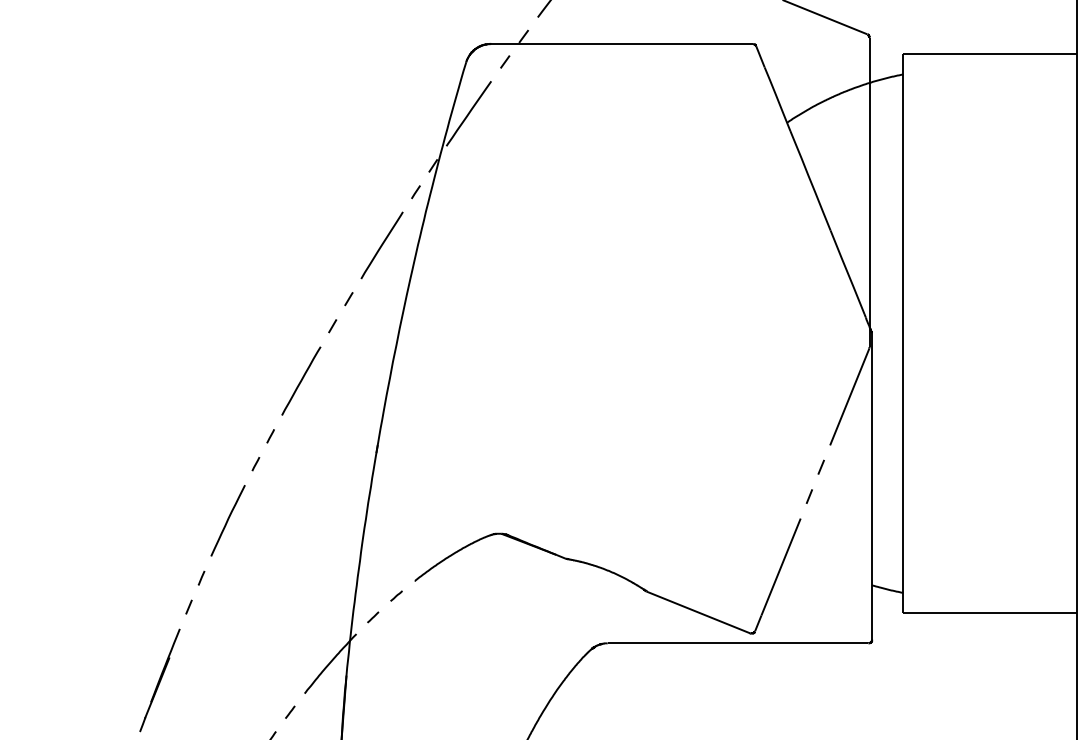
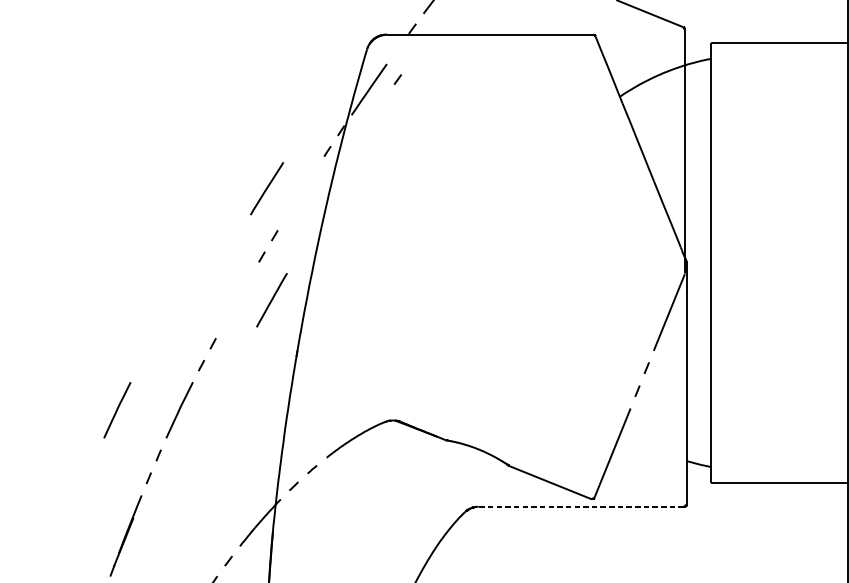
line: (505, 61) -> (398, 79), moved
line: (381, 245) -> (266, 188), moved
line: (301, 380) -> (272, 299), moved
line: (148, 520) -> (116, 410), added
line: (737, 643) -> (580, 506), solid -> dashed

